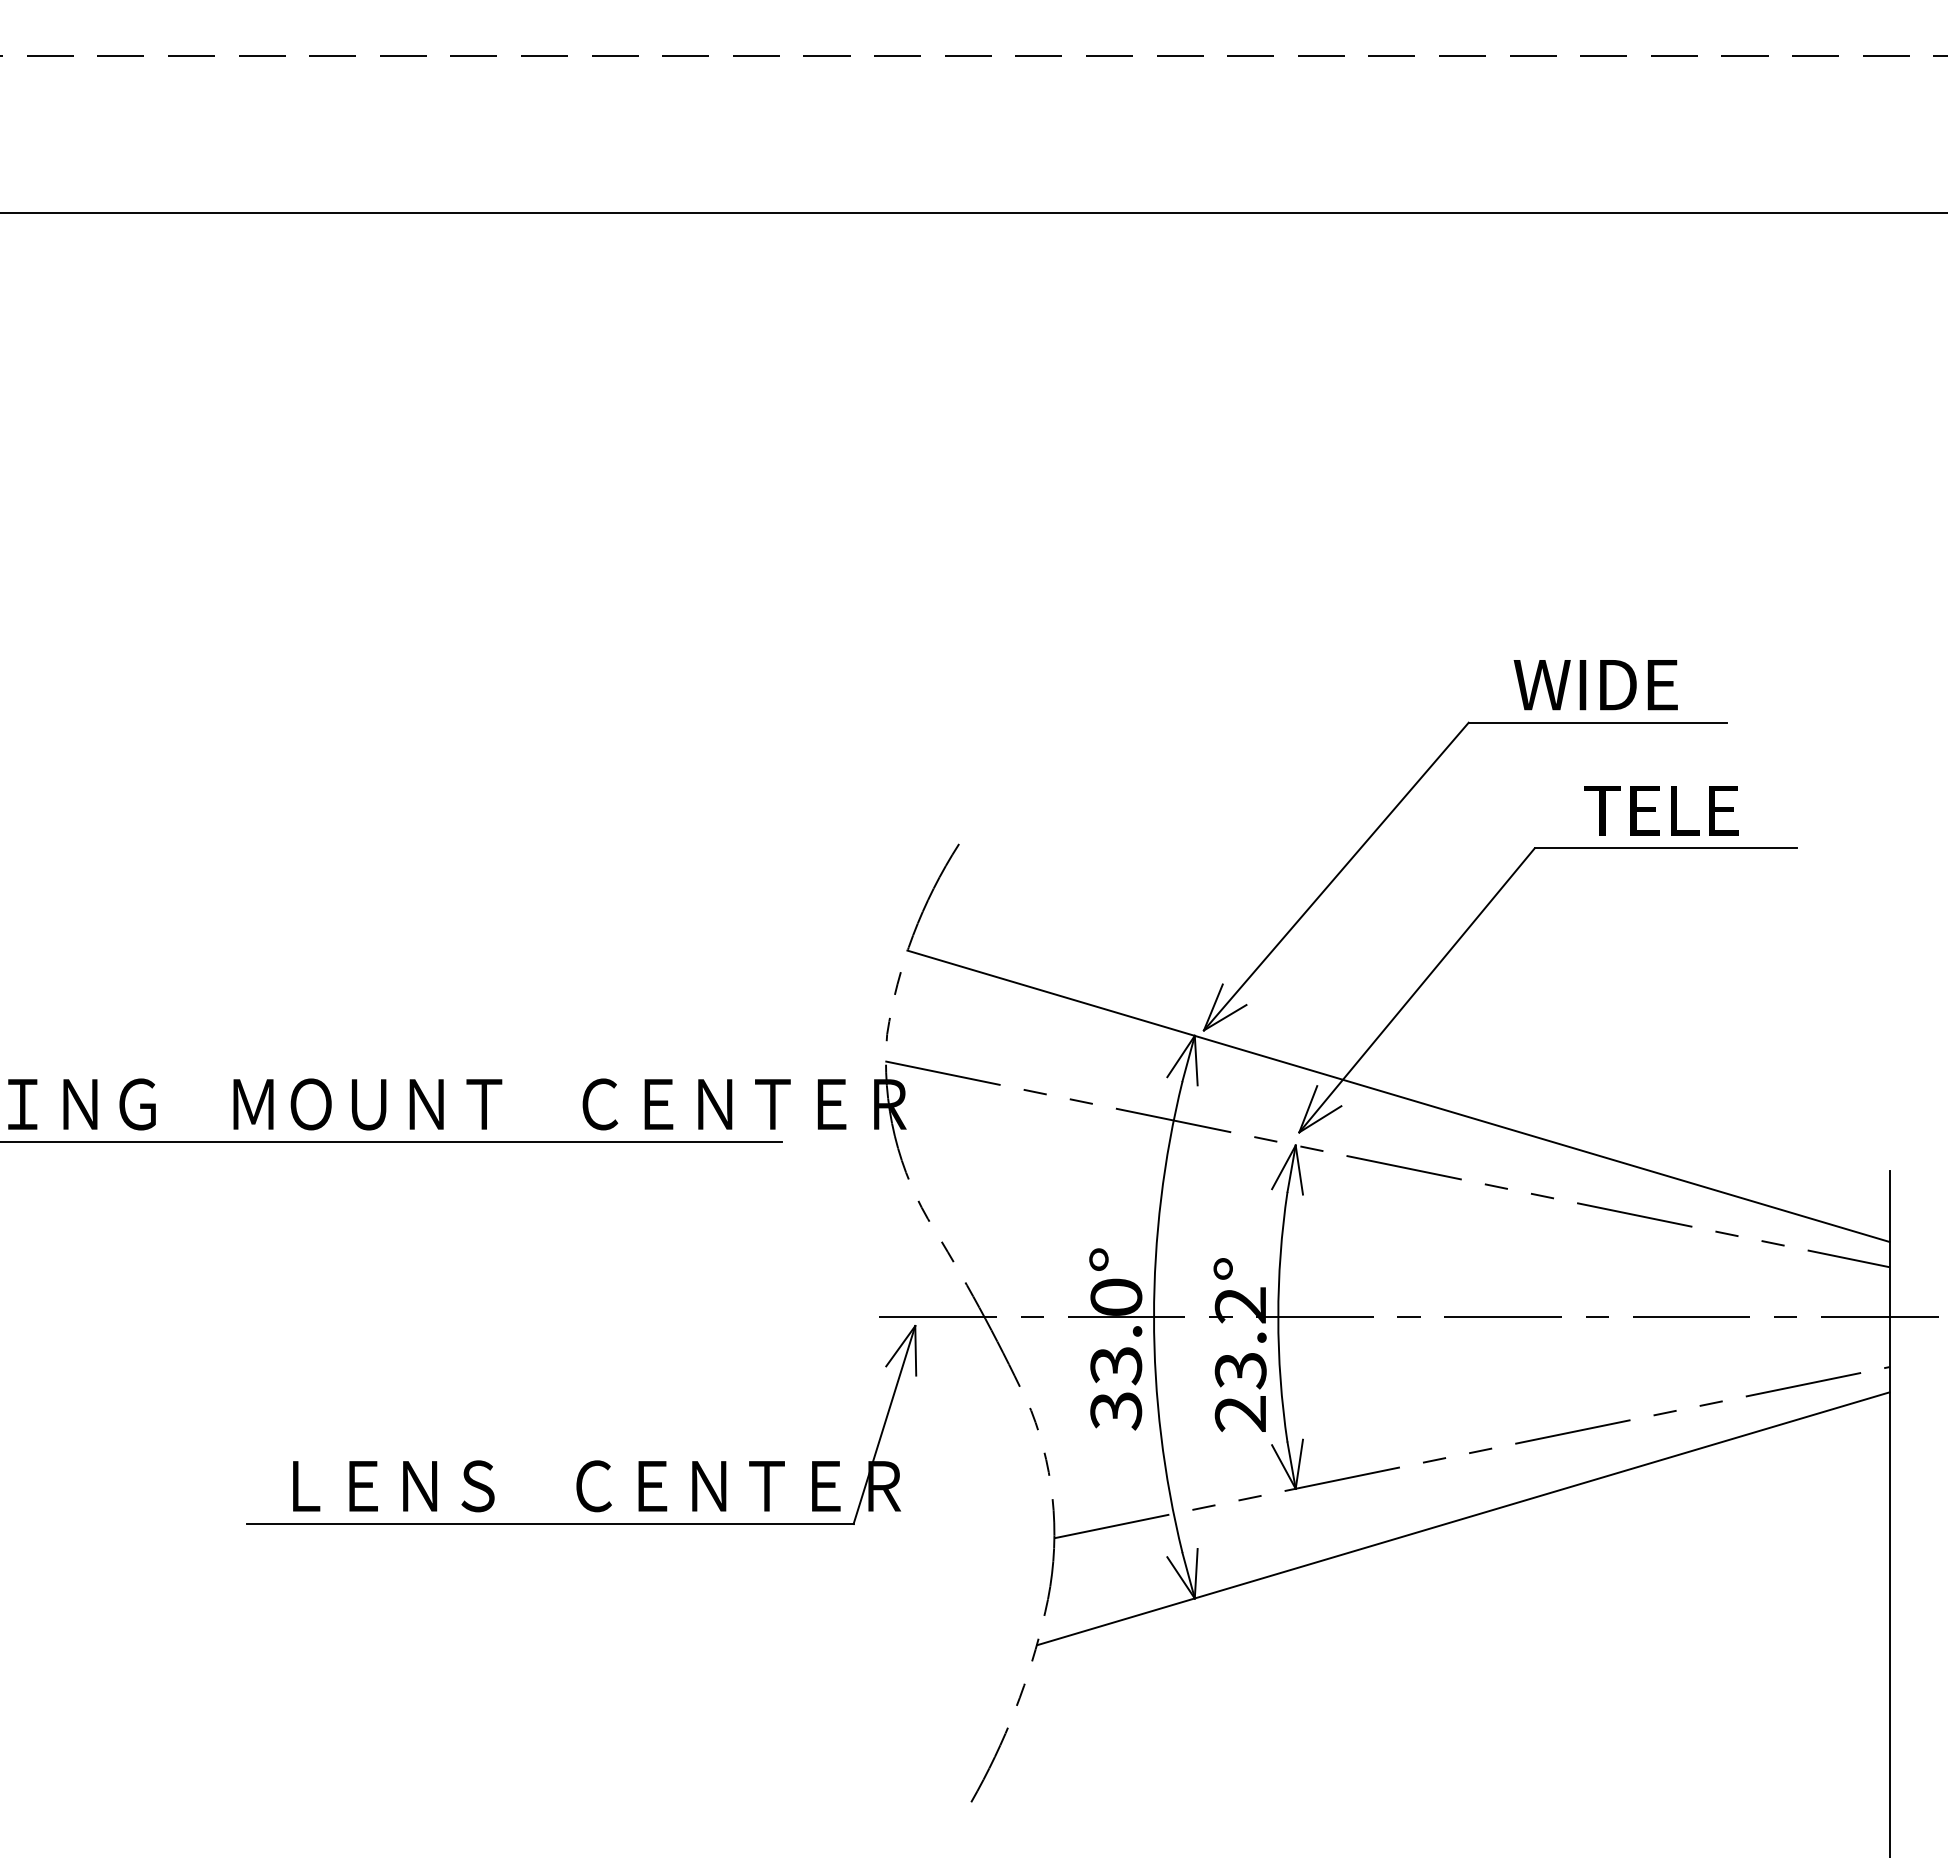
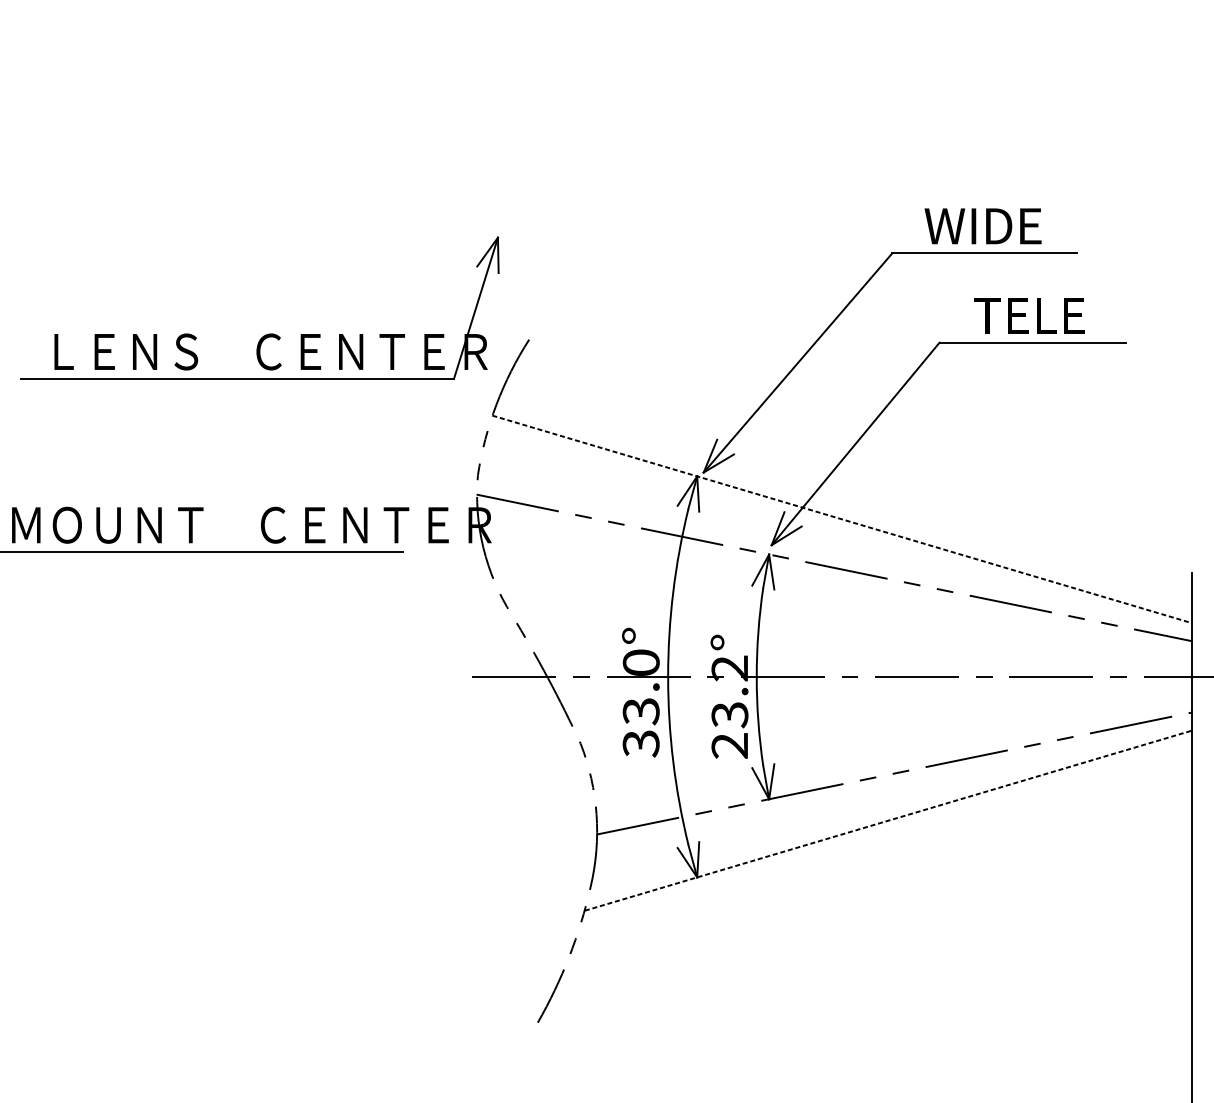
line: (1398, 1096) -> (842, 519), solid -> dashed
part: (593, 1460) -> (268, 333), moved
line: (1463, 1518) -> (888, 820), solid -> dashed

